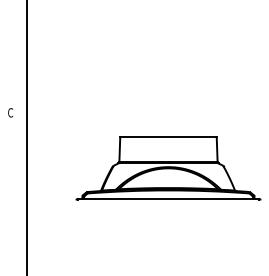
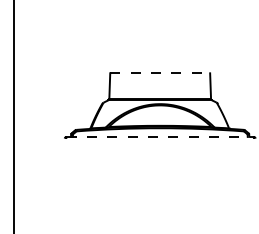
line: (168, 137) -> (160, 73), solid -> dashed
line: (168, 198) -> (160, 136), solid -> dashed

